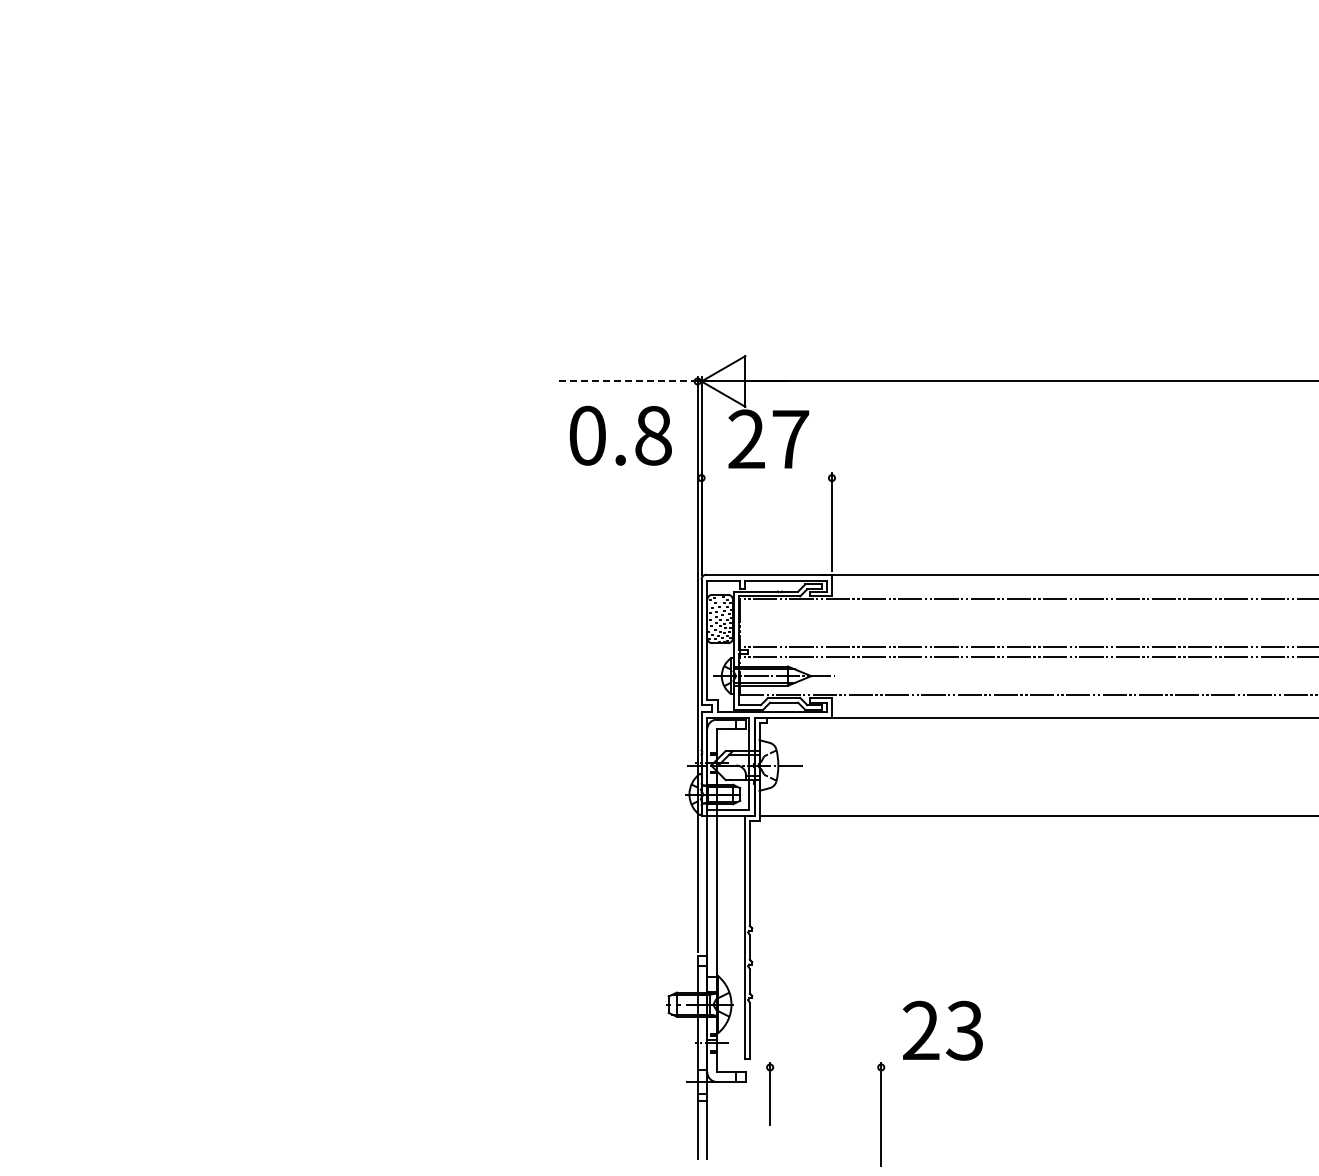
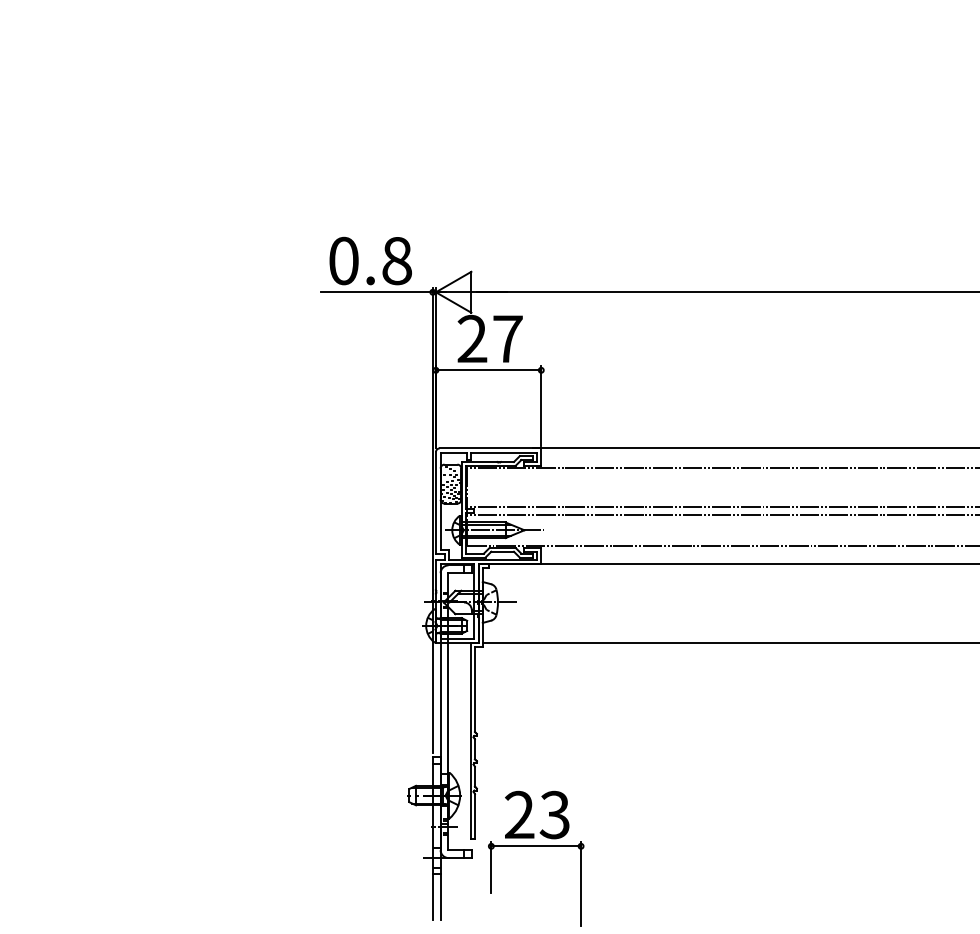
line: (627, 381) -> (376, 292), dashed -> solid
text: (620, 435) -> (370, 260), moved
line: (766, 478) -> (488, 370), added
text: (942, 1030) -> (536, 814), moved
line: (825, 1067) -> (536, 846), added

